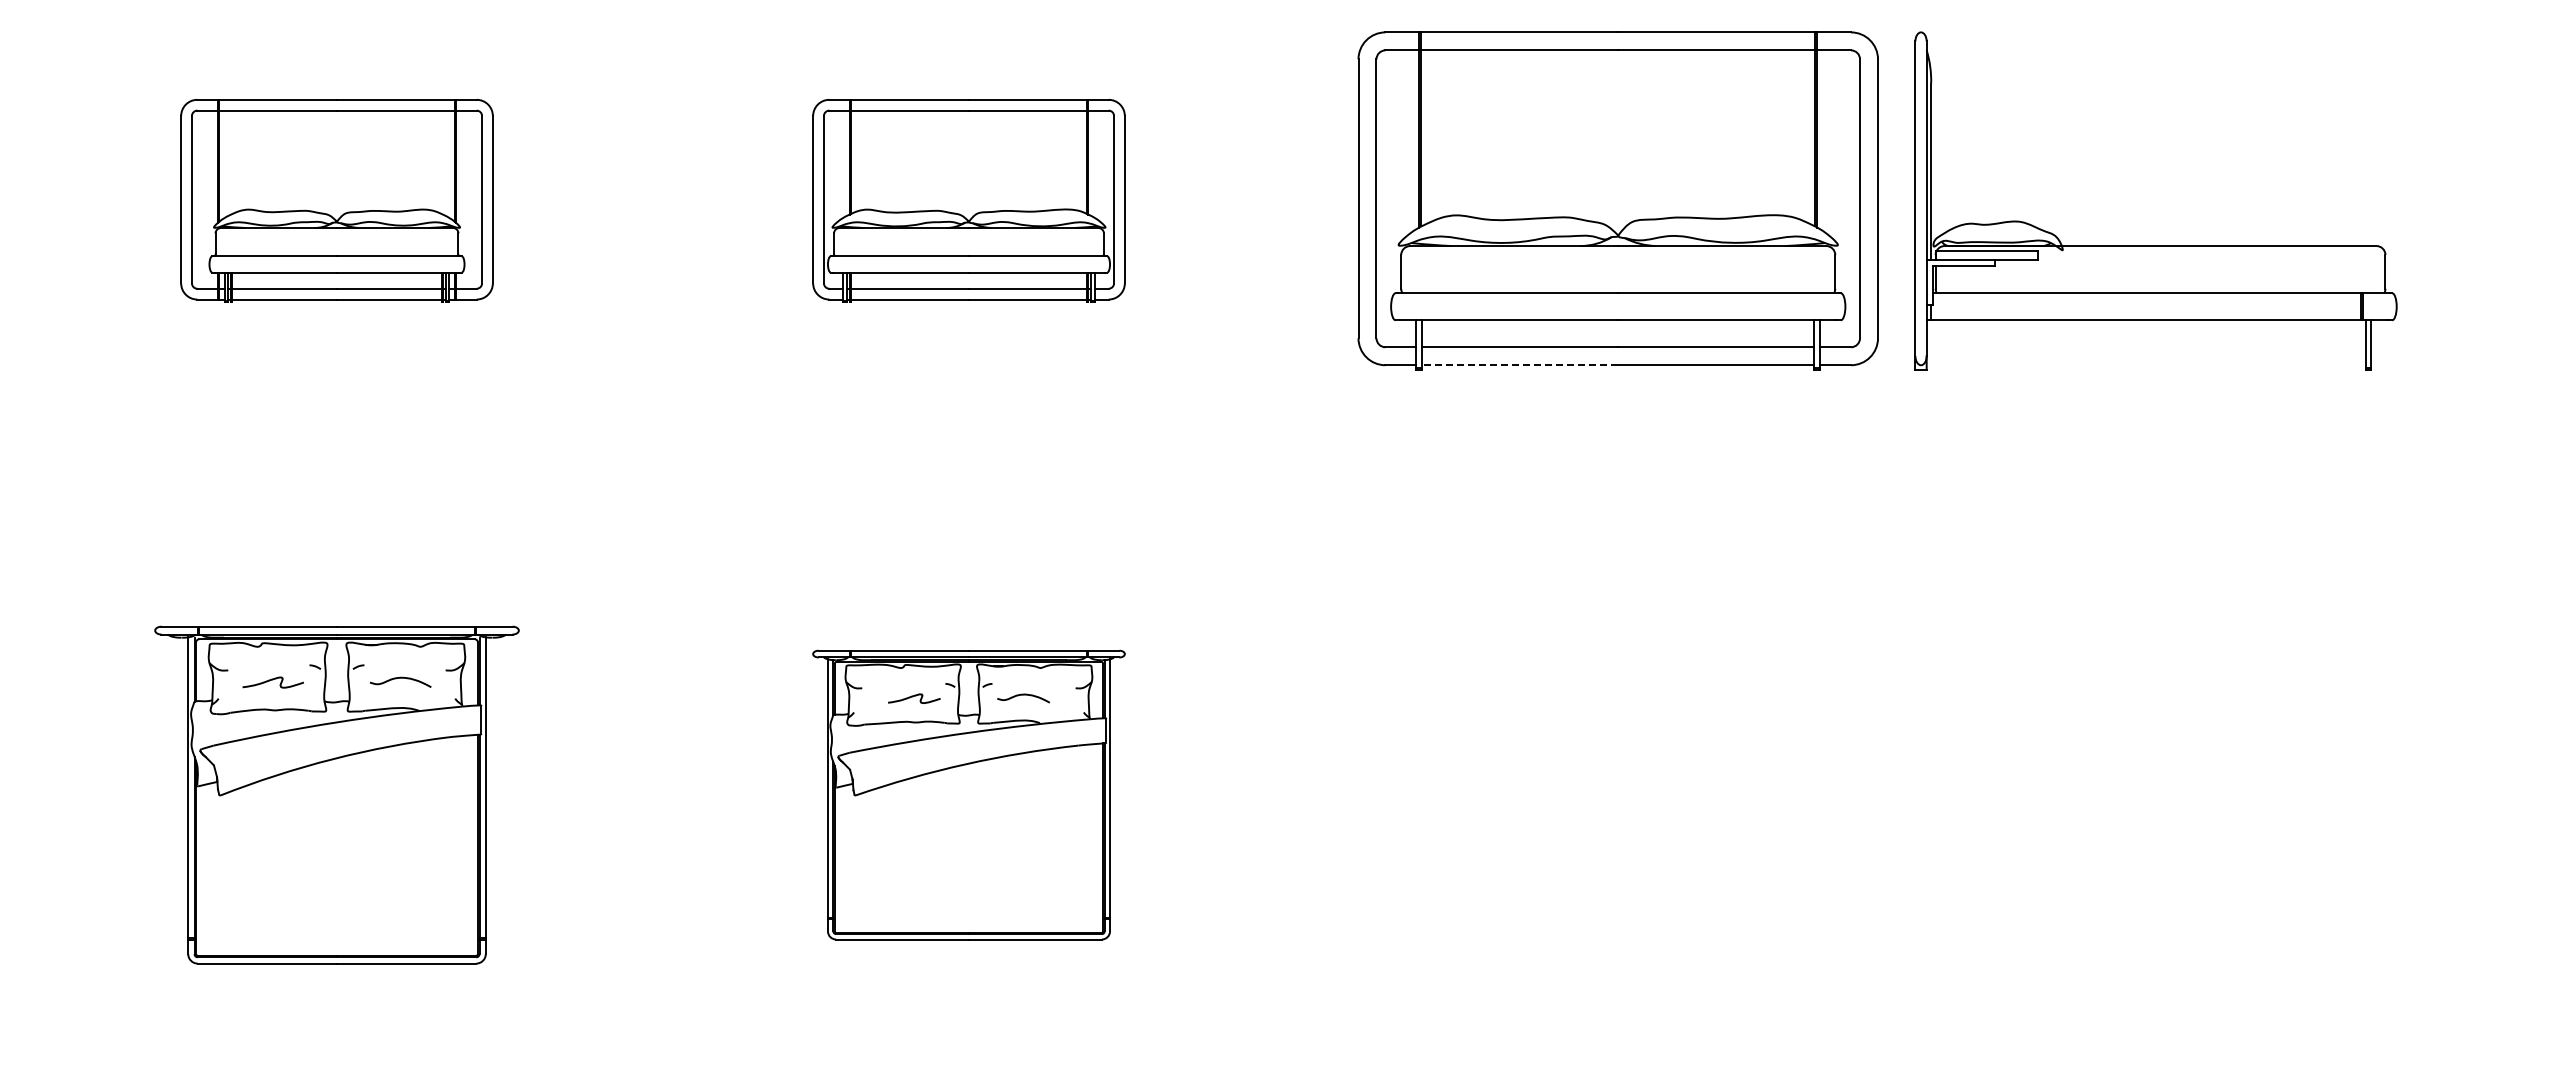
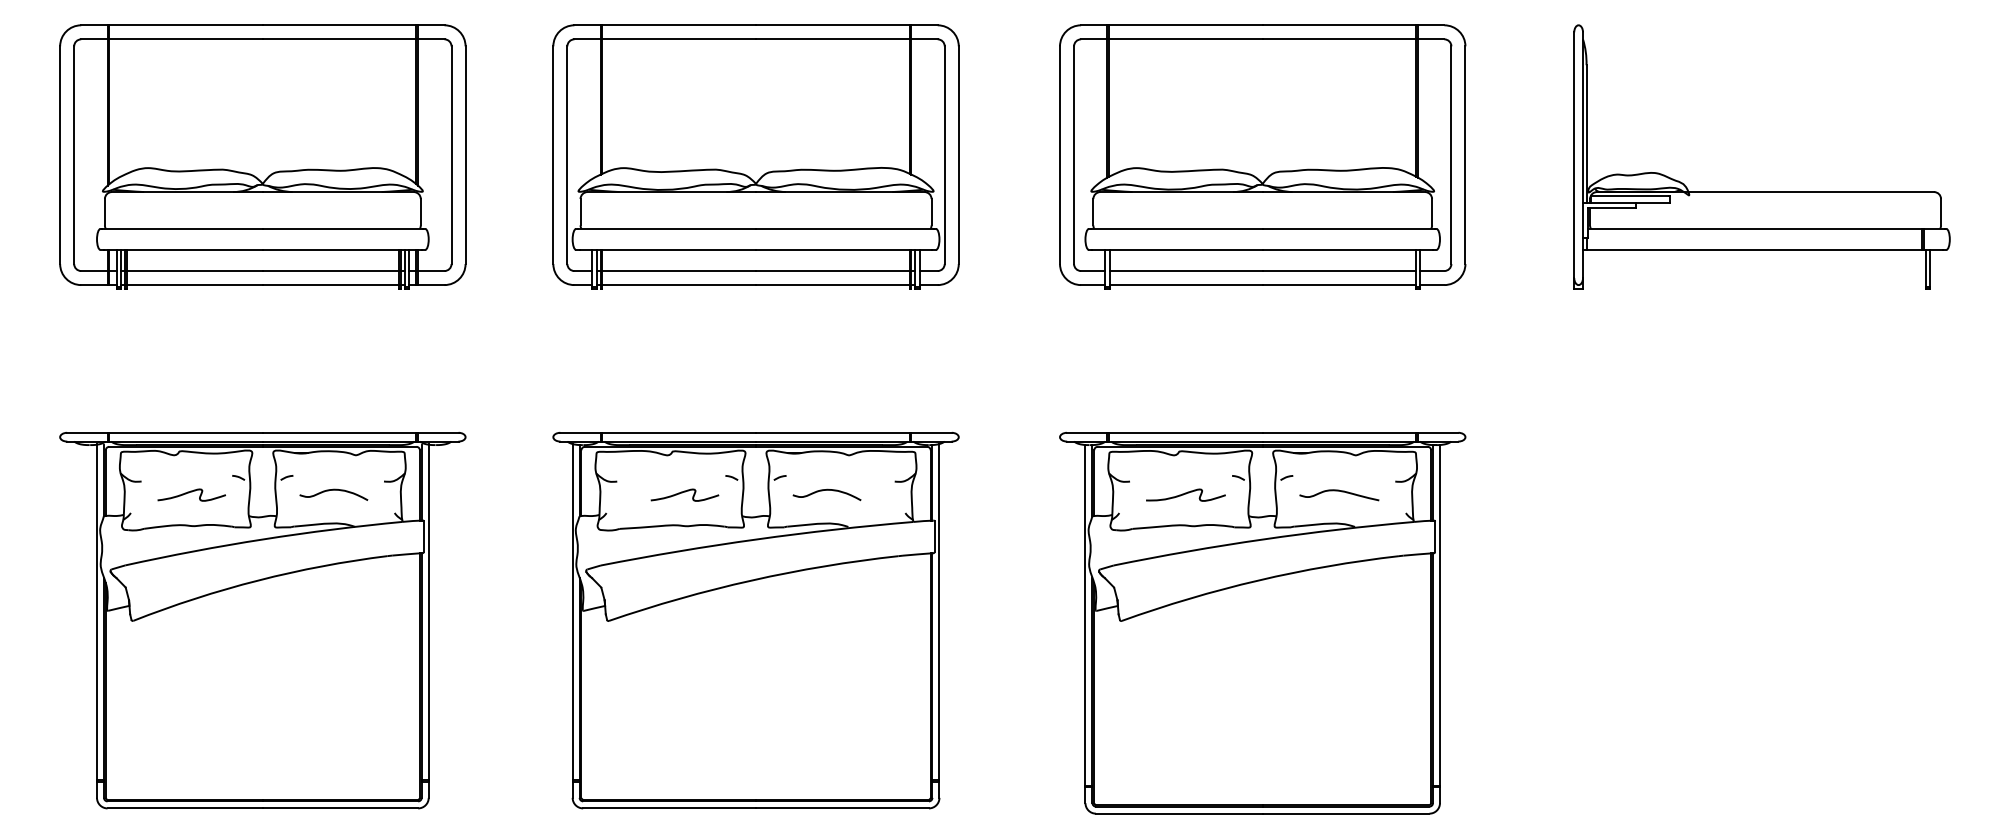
part: (336, 200) -> (262, 156), size x1.67
part: (968, 200) -> (755, 156), size x1.67
part: (2155, 245) -> (1761, 191), moved
line: (1519, 365) -> (1185, 285), dashed -> solid
part: (336, 794) -> (262, 620), size x1.43
part: (968, 794) -> (755, 620), size x1.67
part: (1617, 798) -> (1262, 623), added

